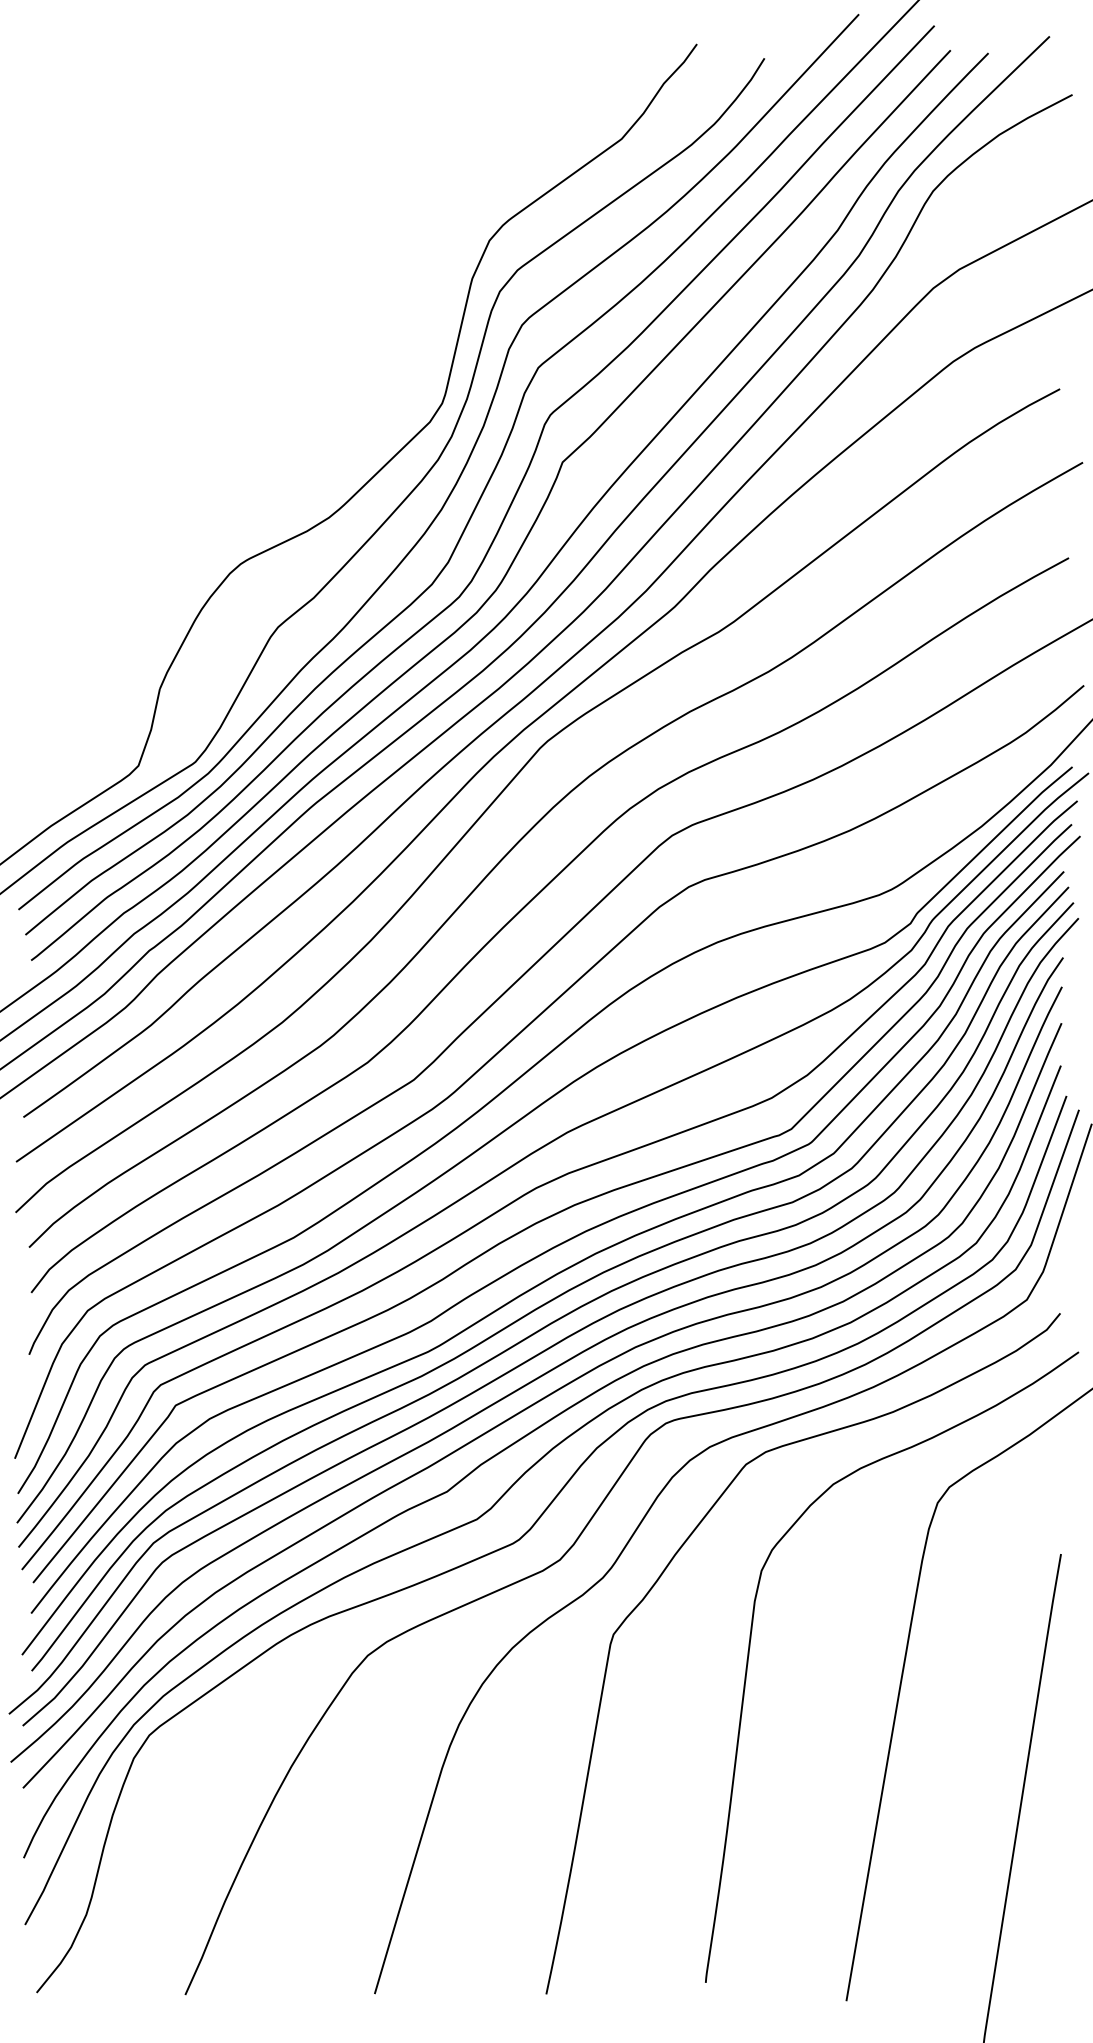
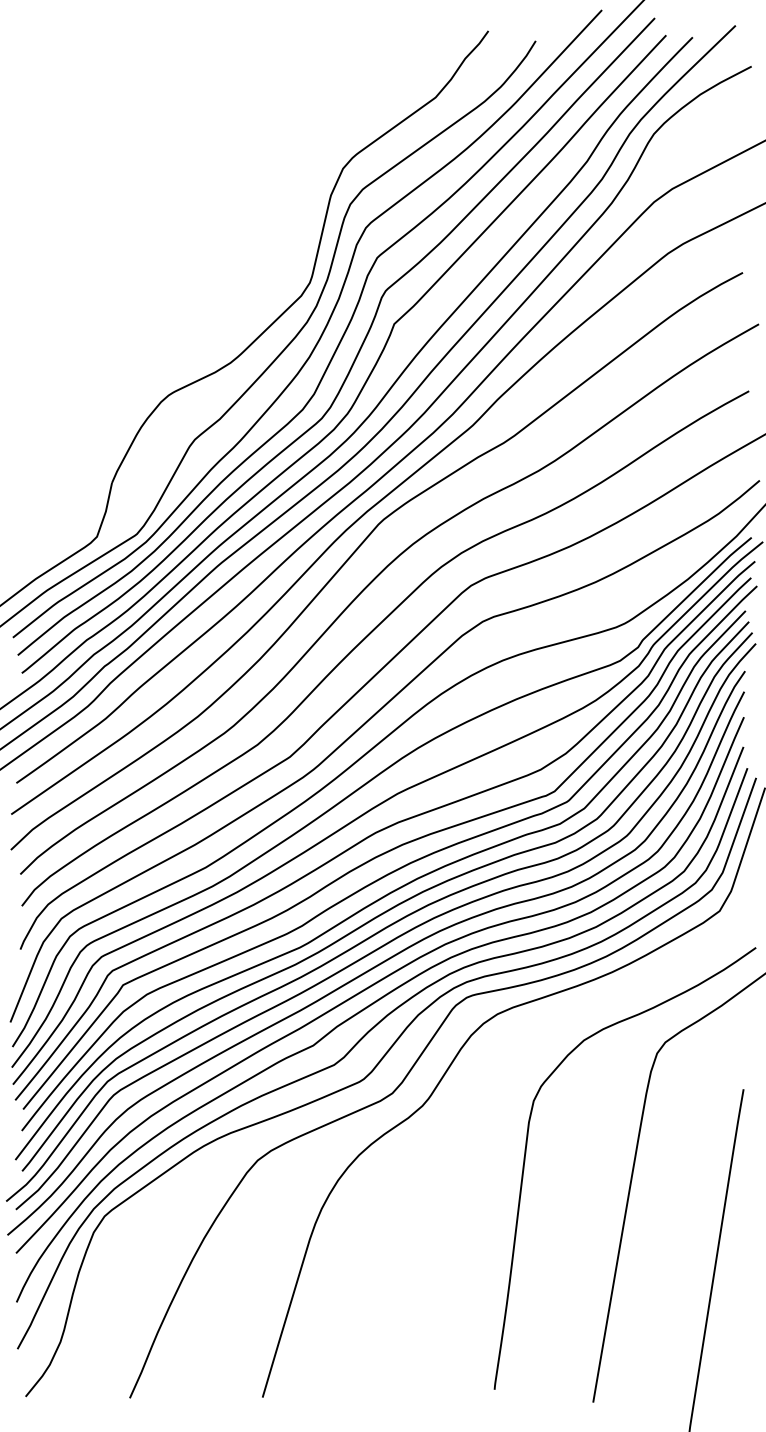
curve: (672, 1561) -> (471, 1094), removed

